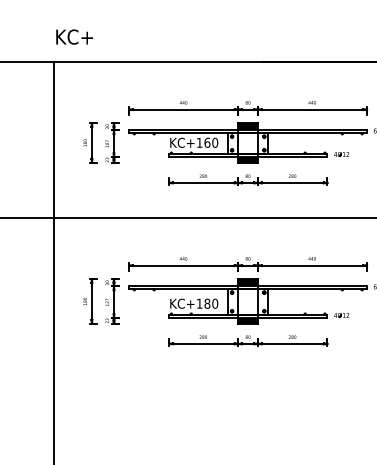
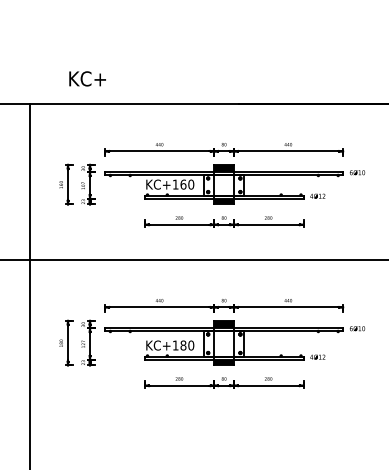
text: (74, 36) -> (87, 78), moved

